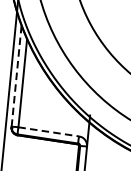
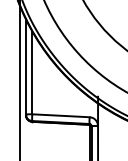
line: (16, 75) -> (25, 66), dashed -> solid
line: (49, 131) -> (61, 115), dashed -> solid

